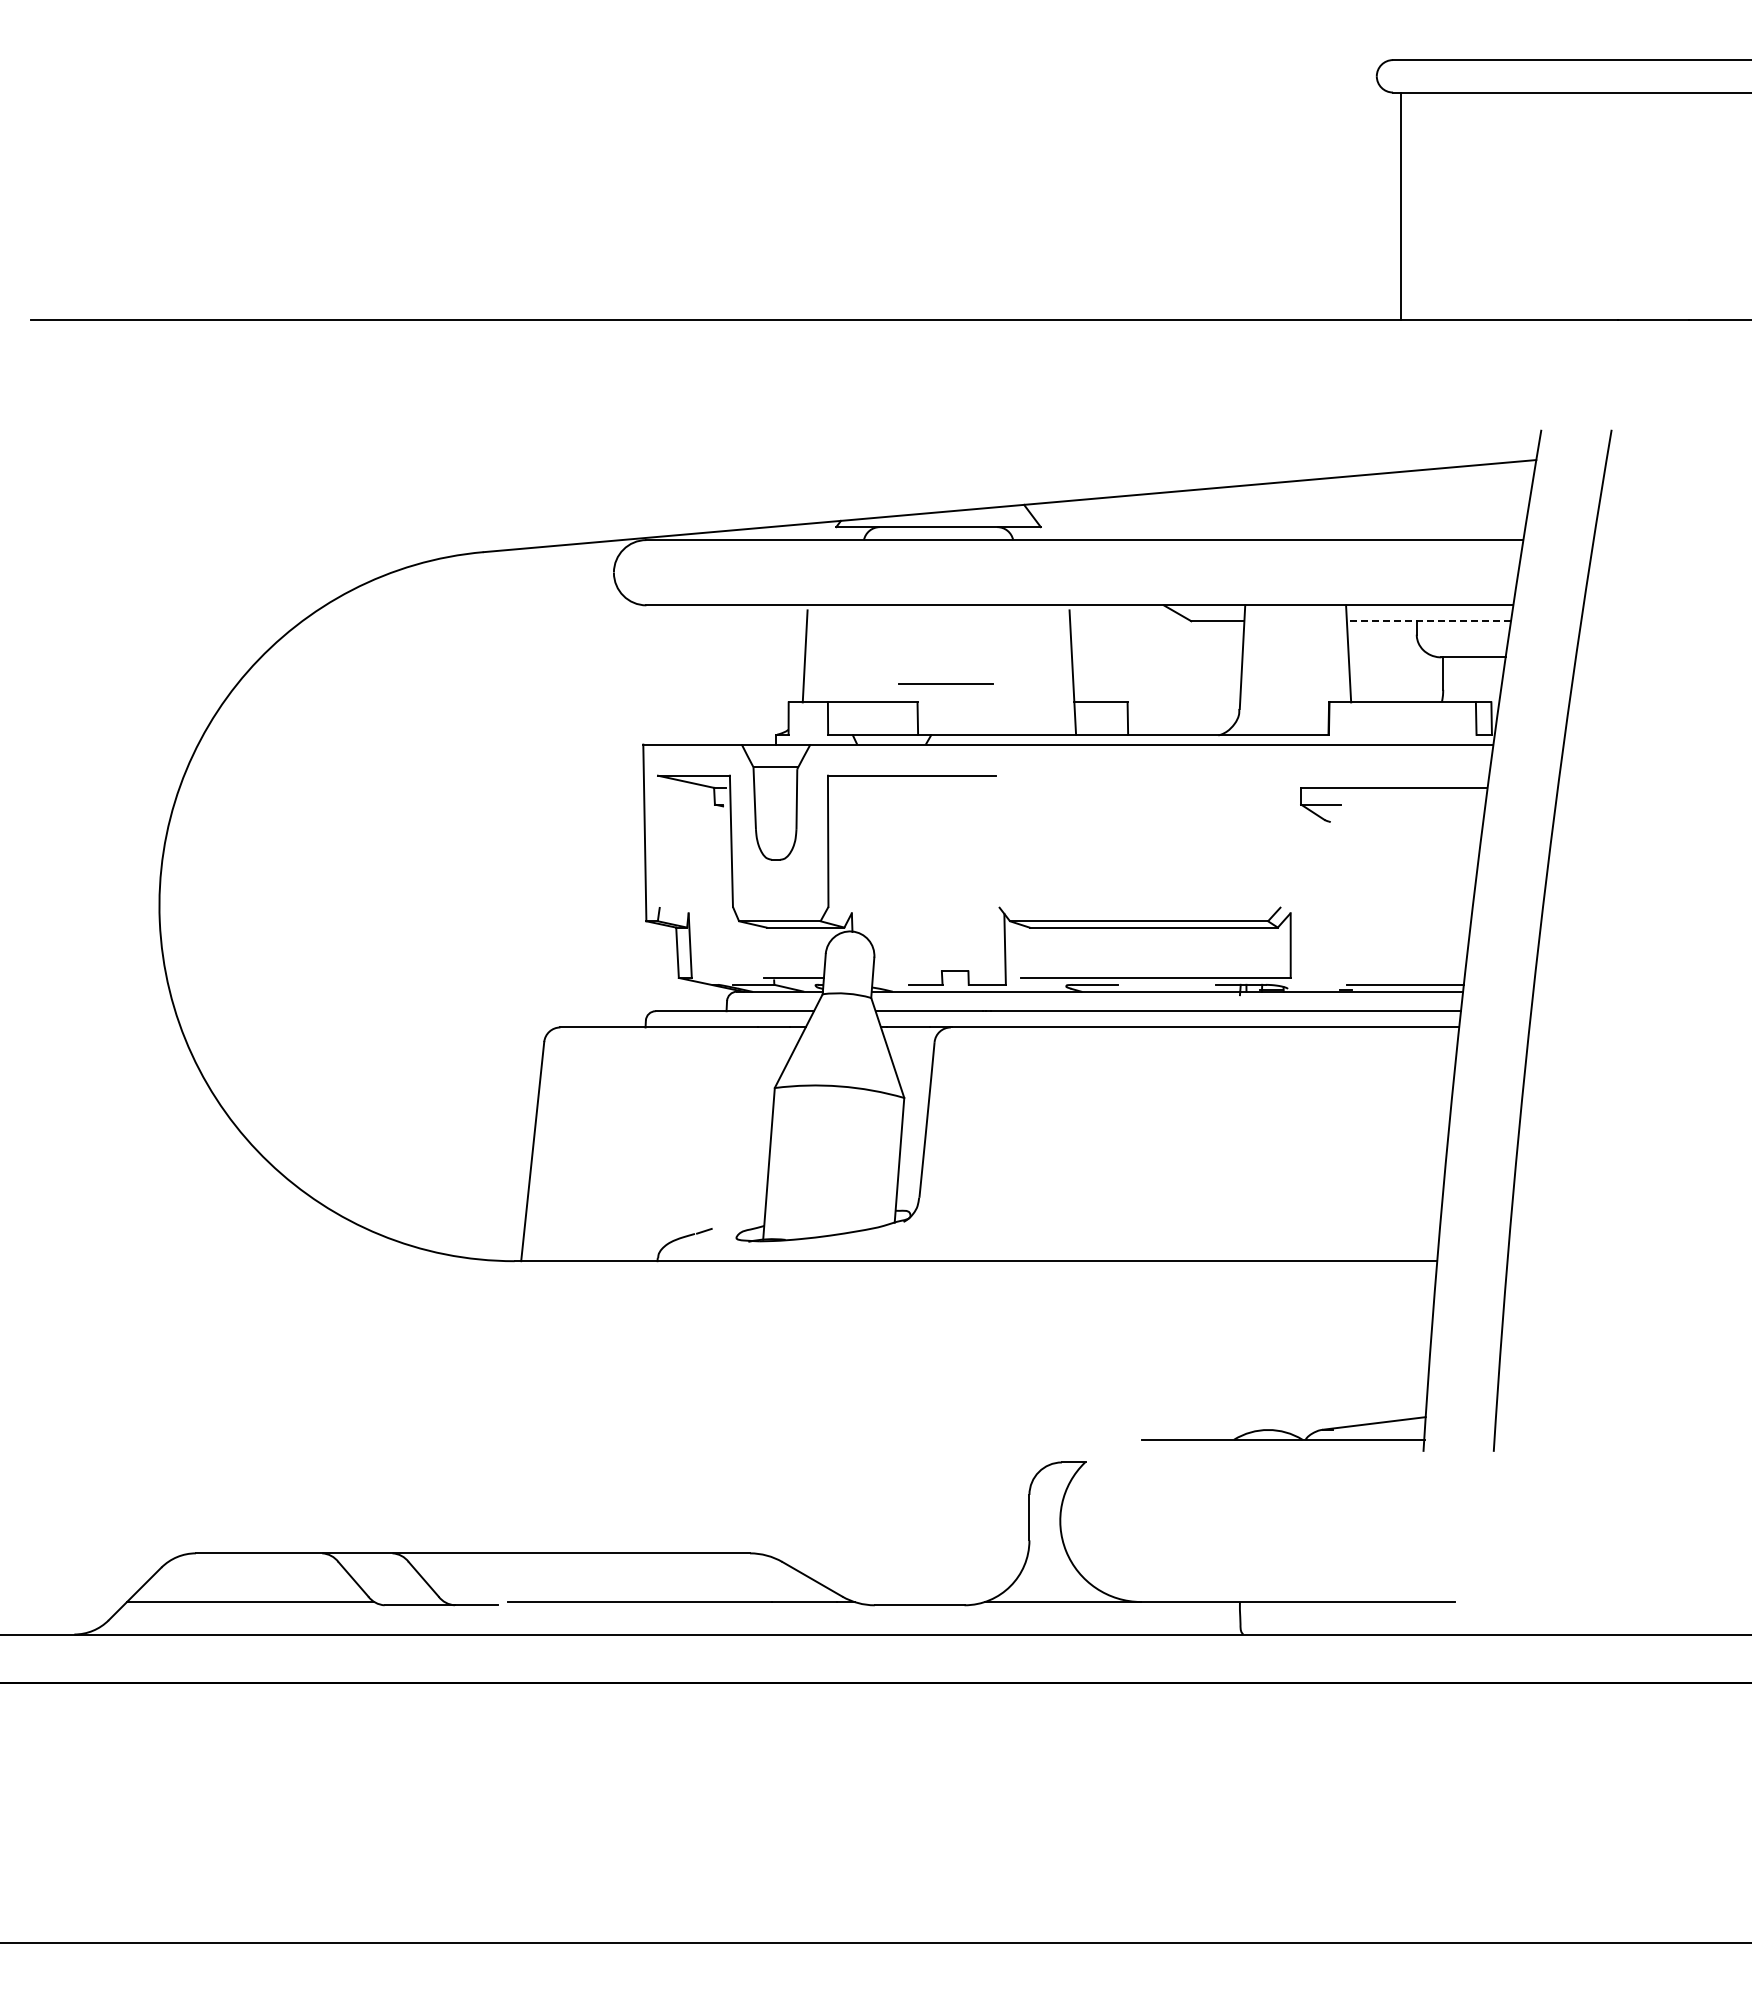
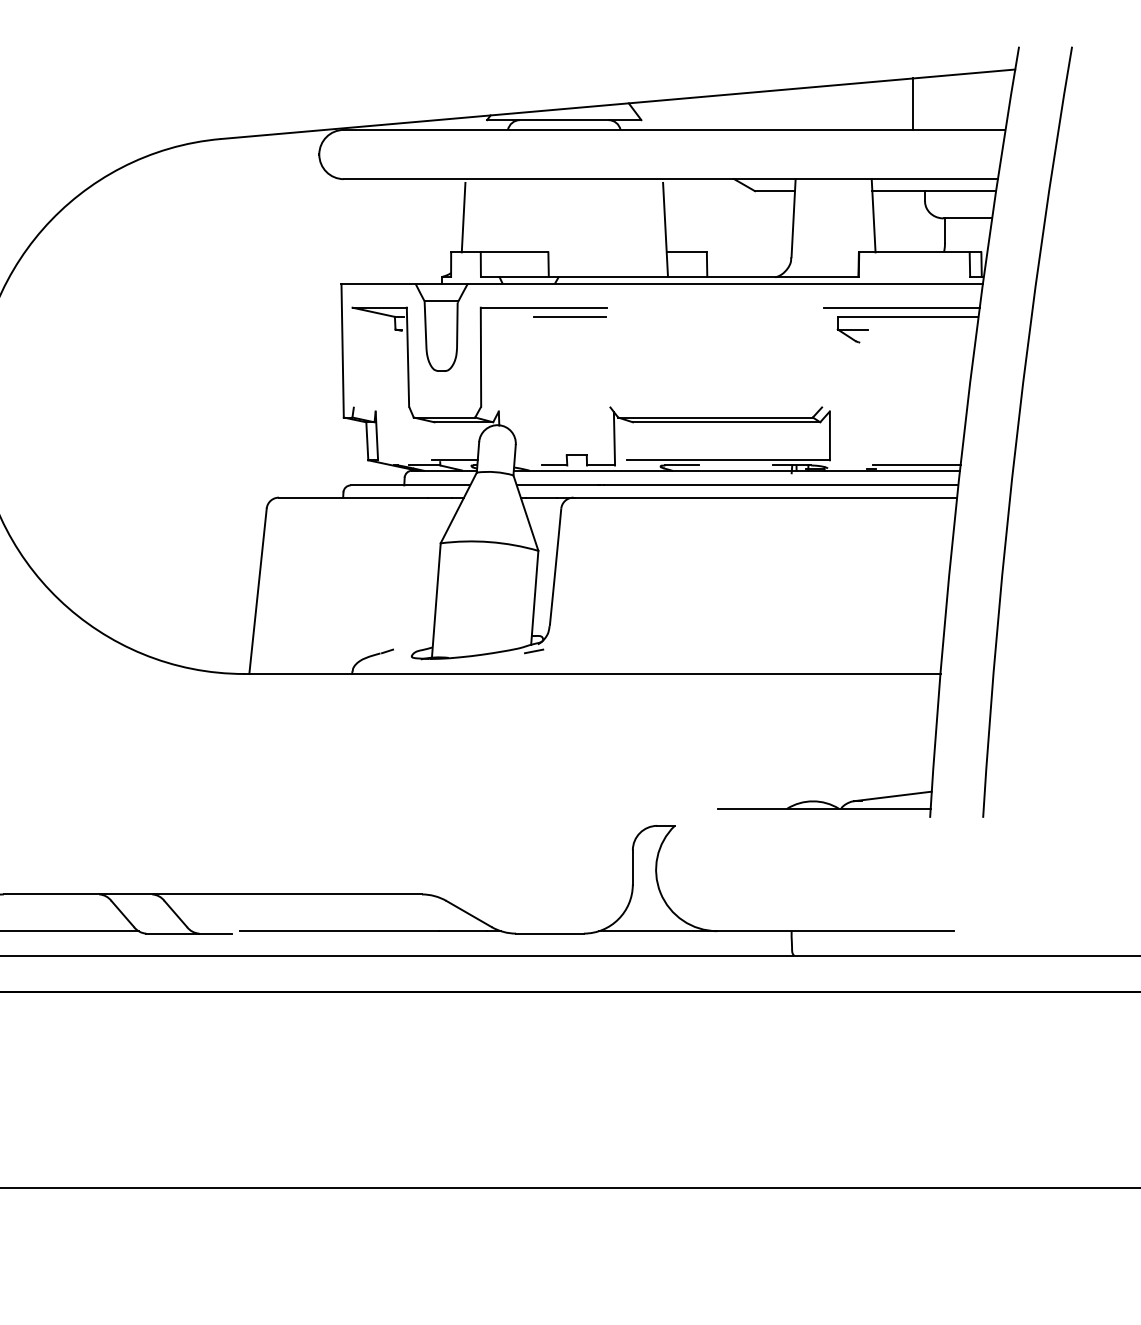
line: (1401, 505) -> (913, 103), added
line: (1428, 621) -> (933, 191), dashed -> solid
line: (945, 683) -> (569, 316), moved
line: (1385, 775) -> (901, 307), added
line: (898, 1230) -> (534, 650), added

